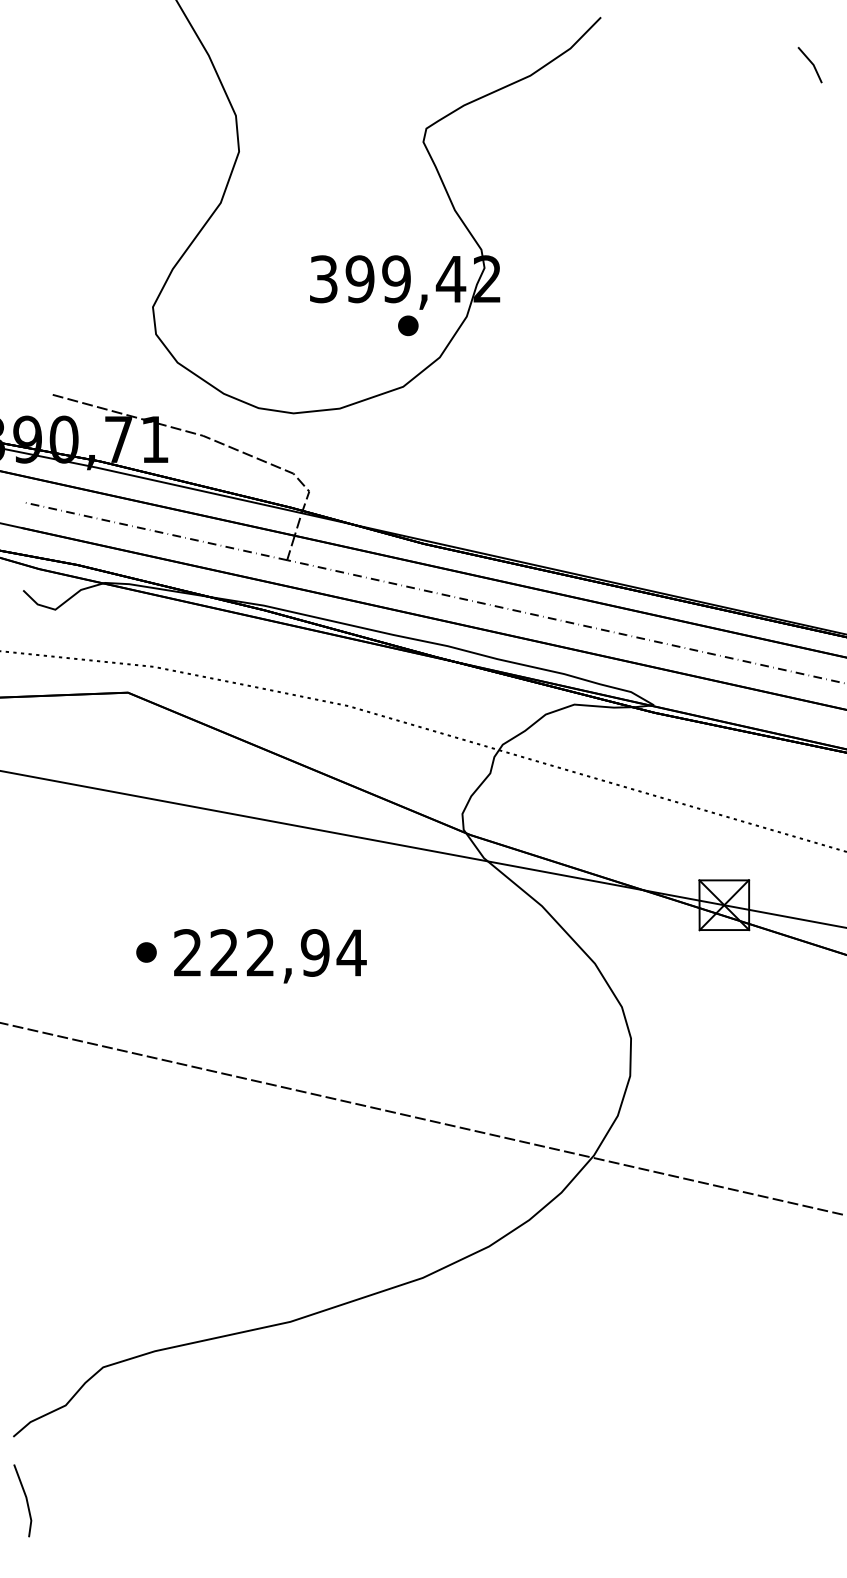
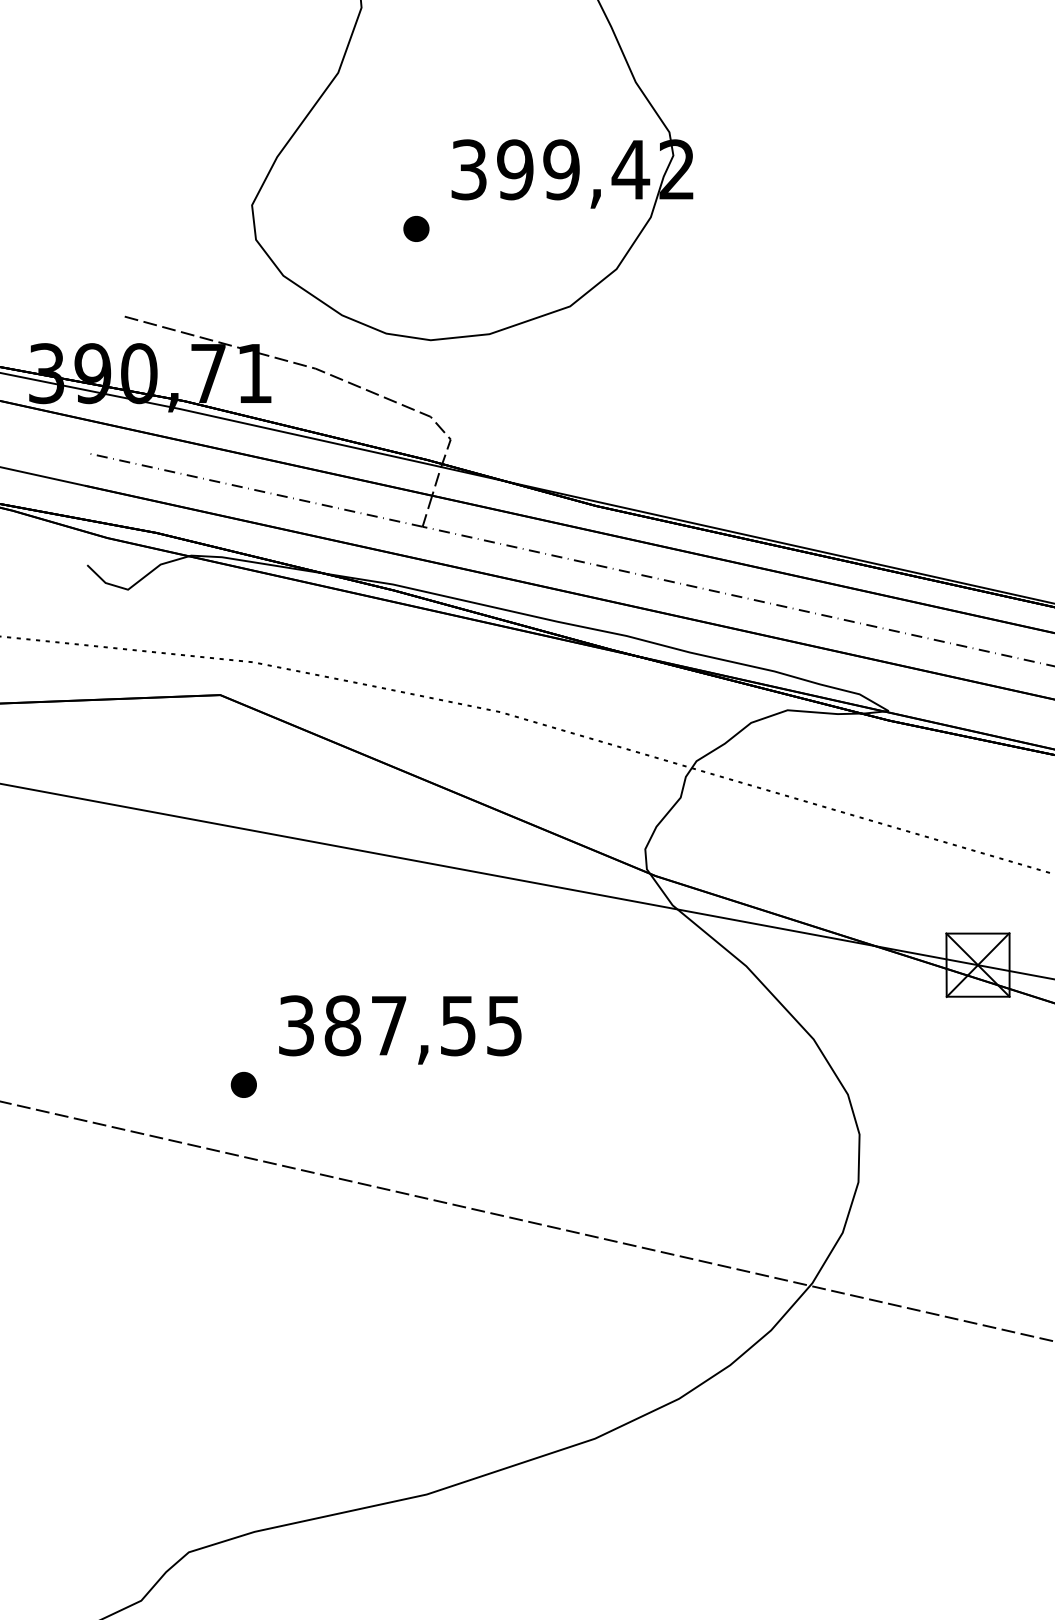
part: (408, 325) -> (416, 228), moved
part: (146, 952) -> (243, 1084), moved
text: (270, 952) -> (401, 1025), 222,94 -> 387,55

